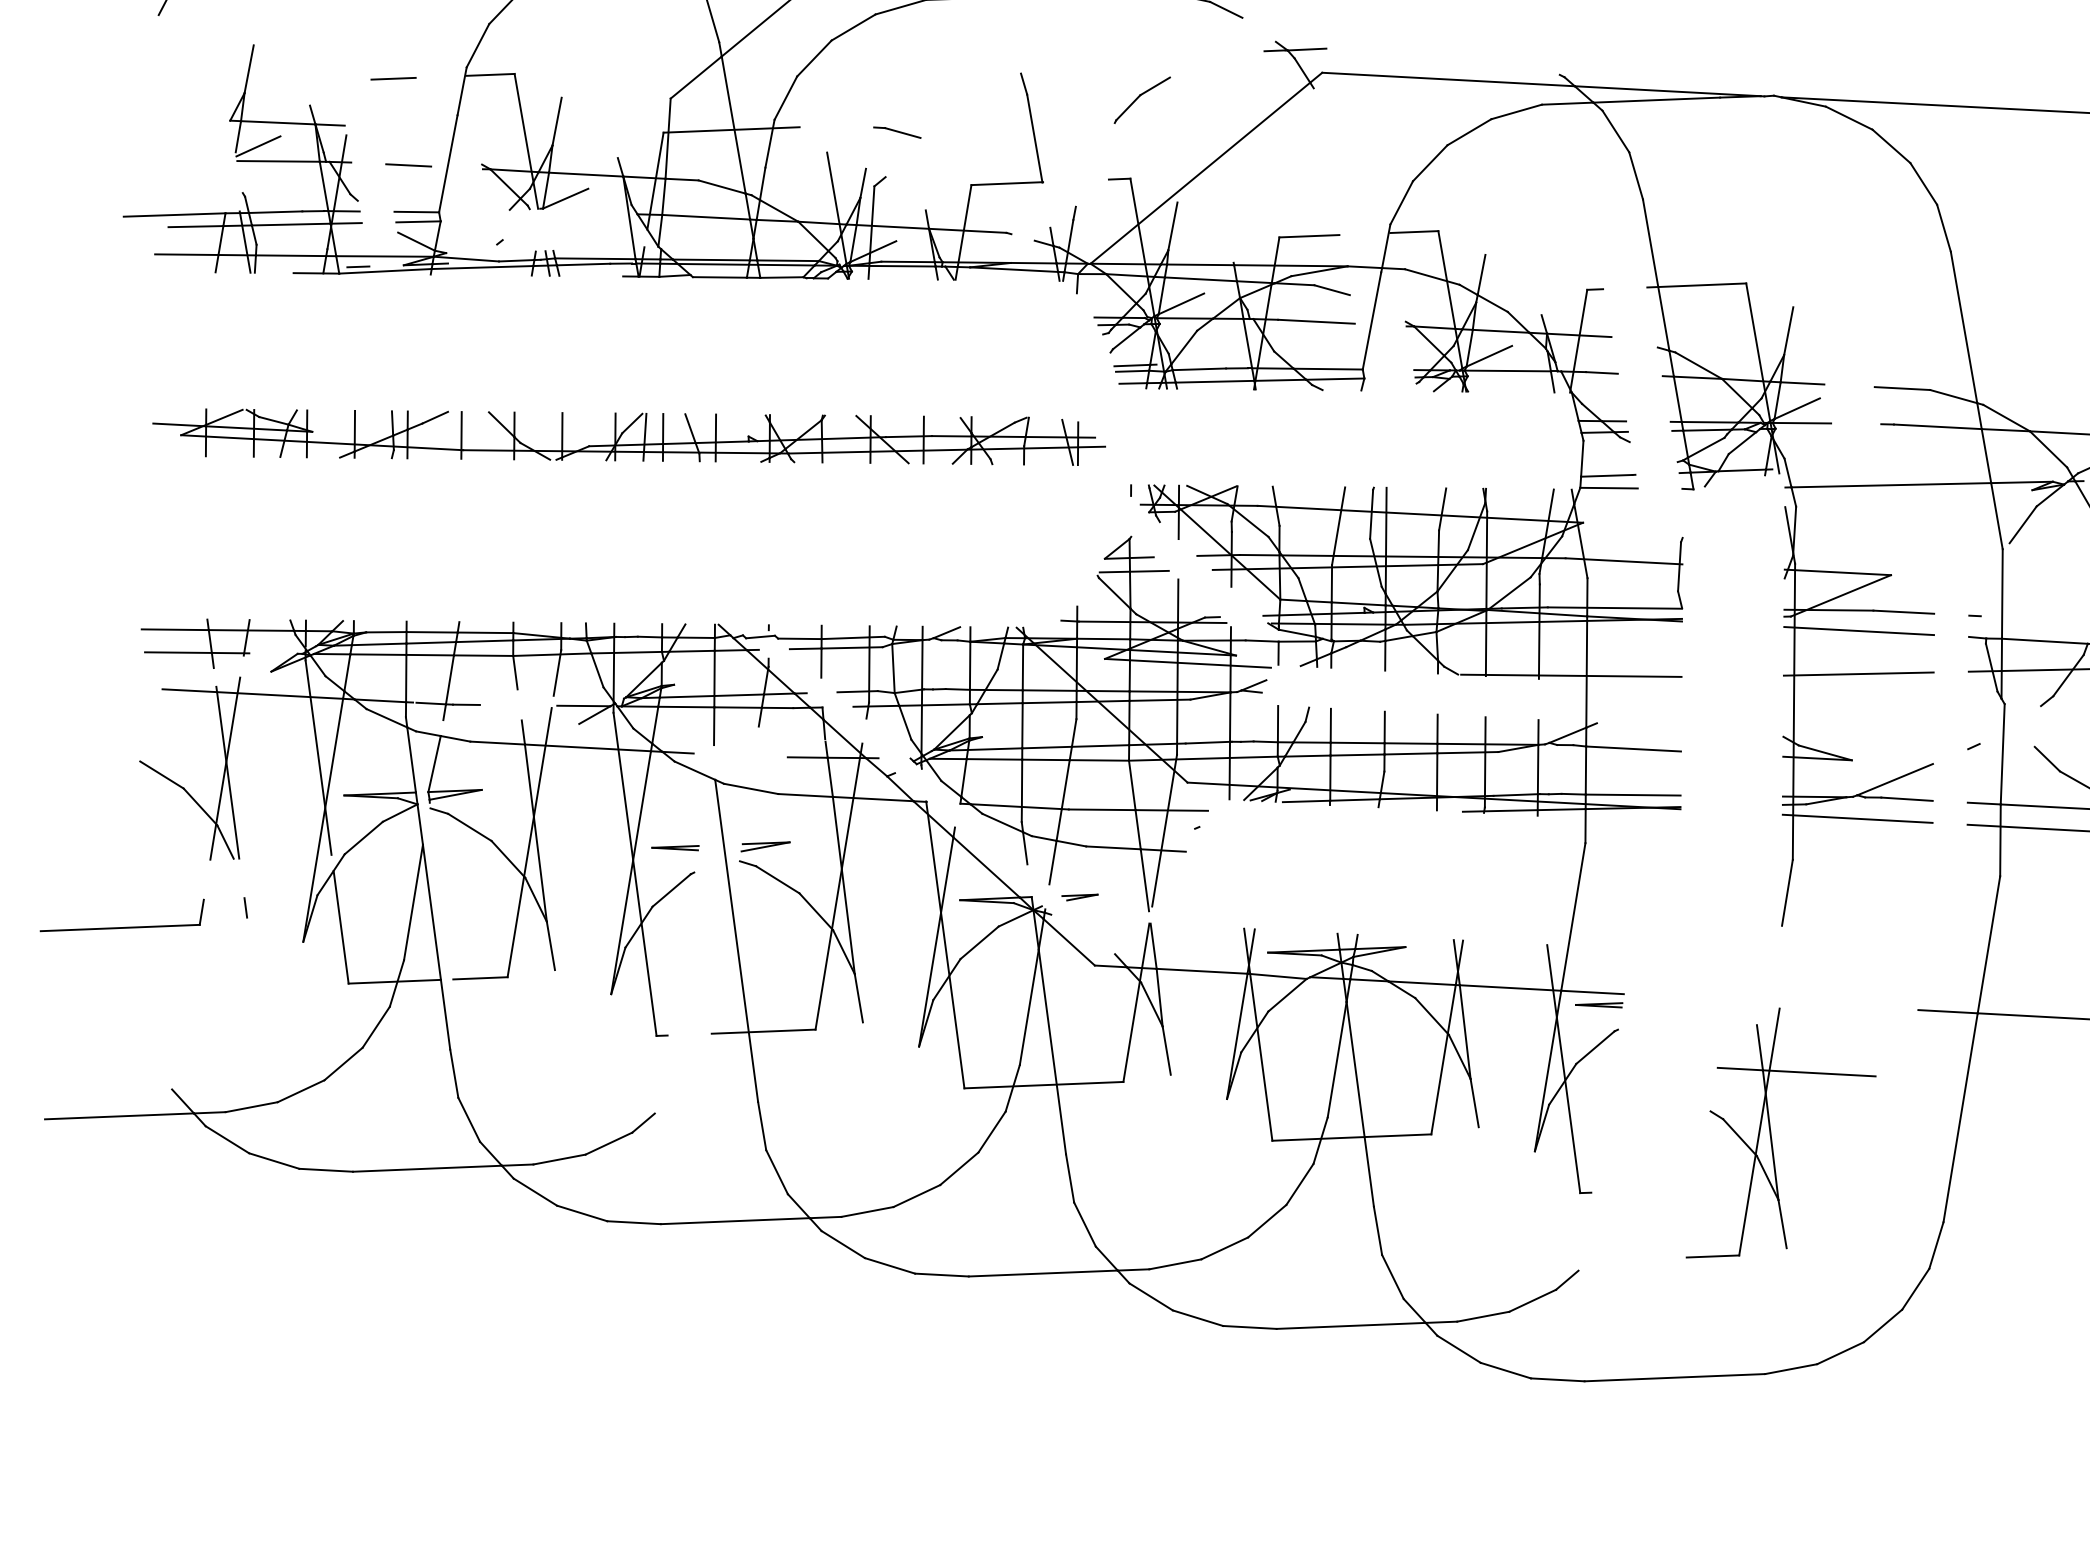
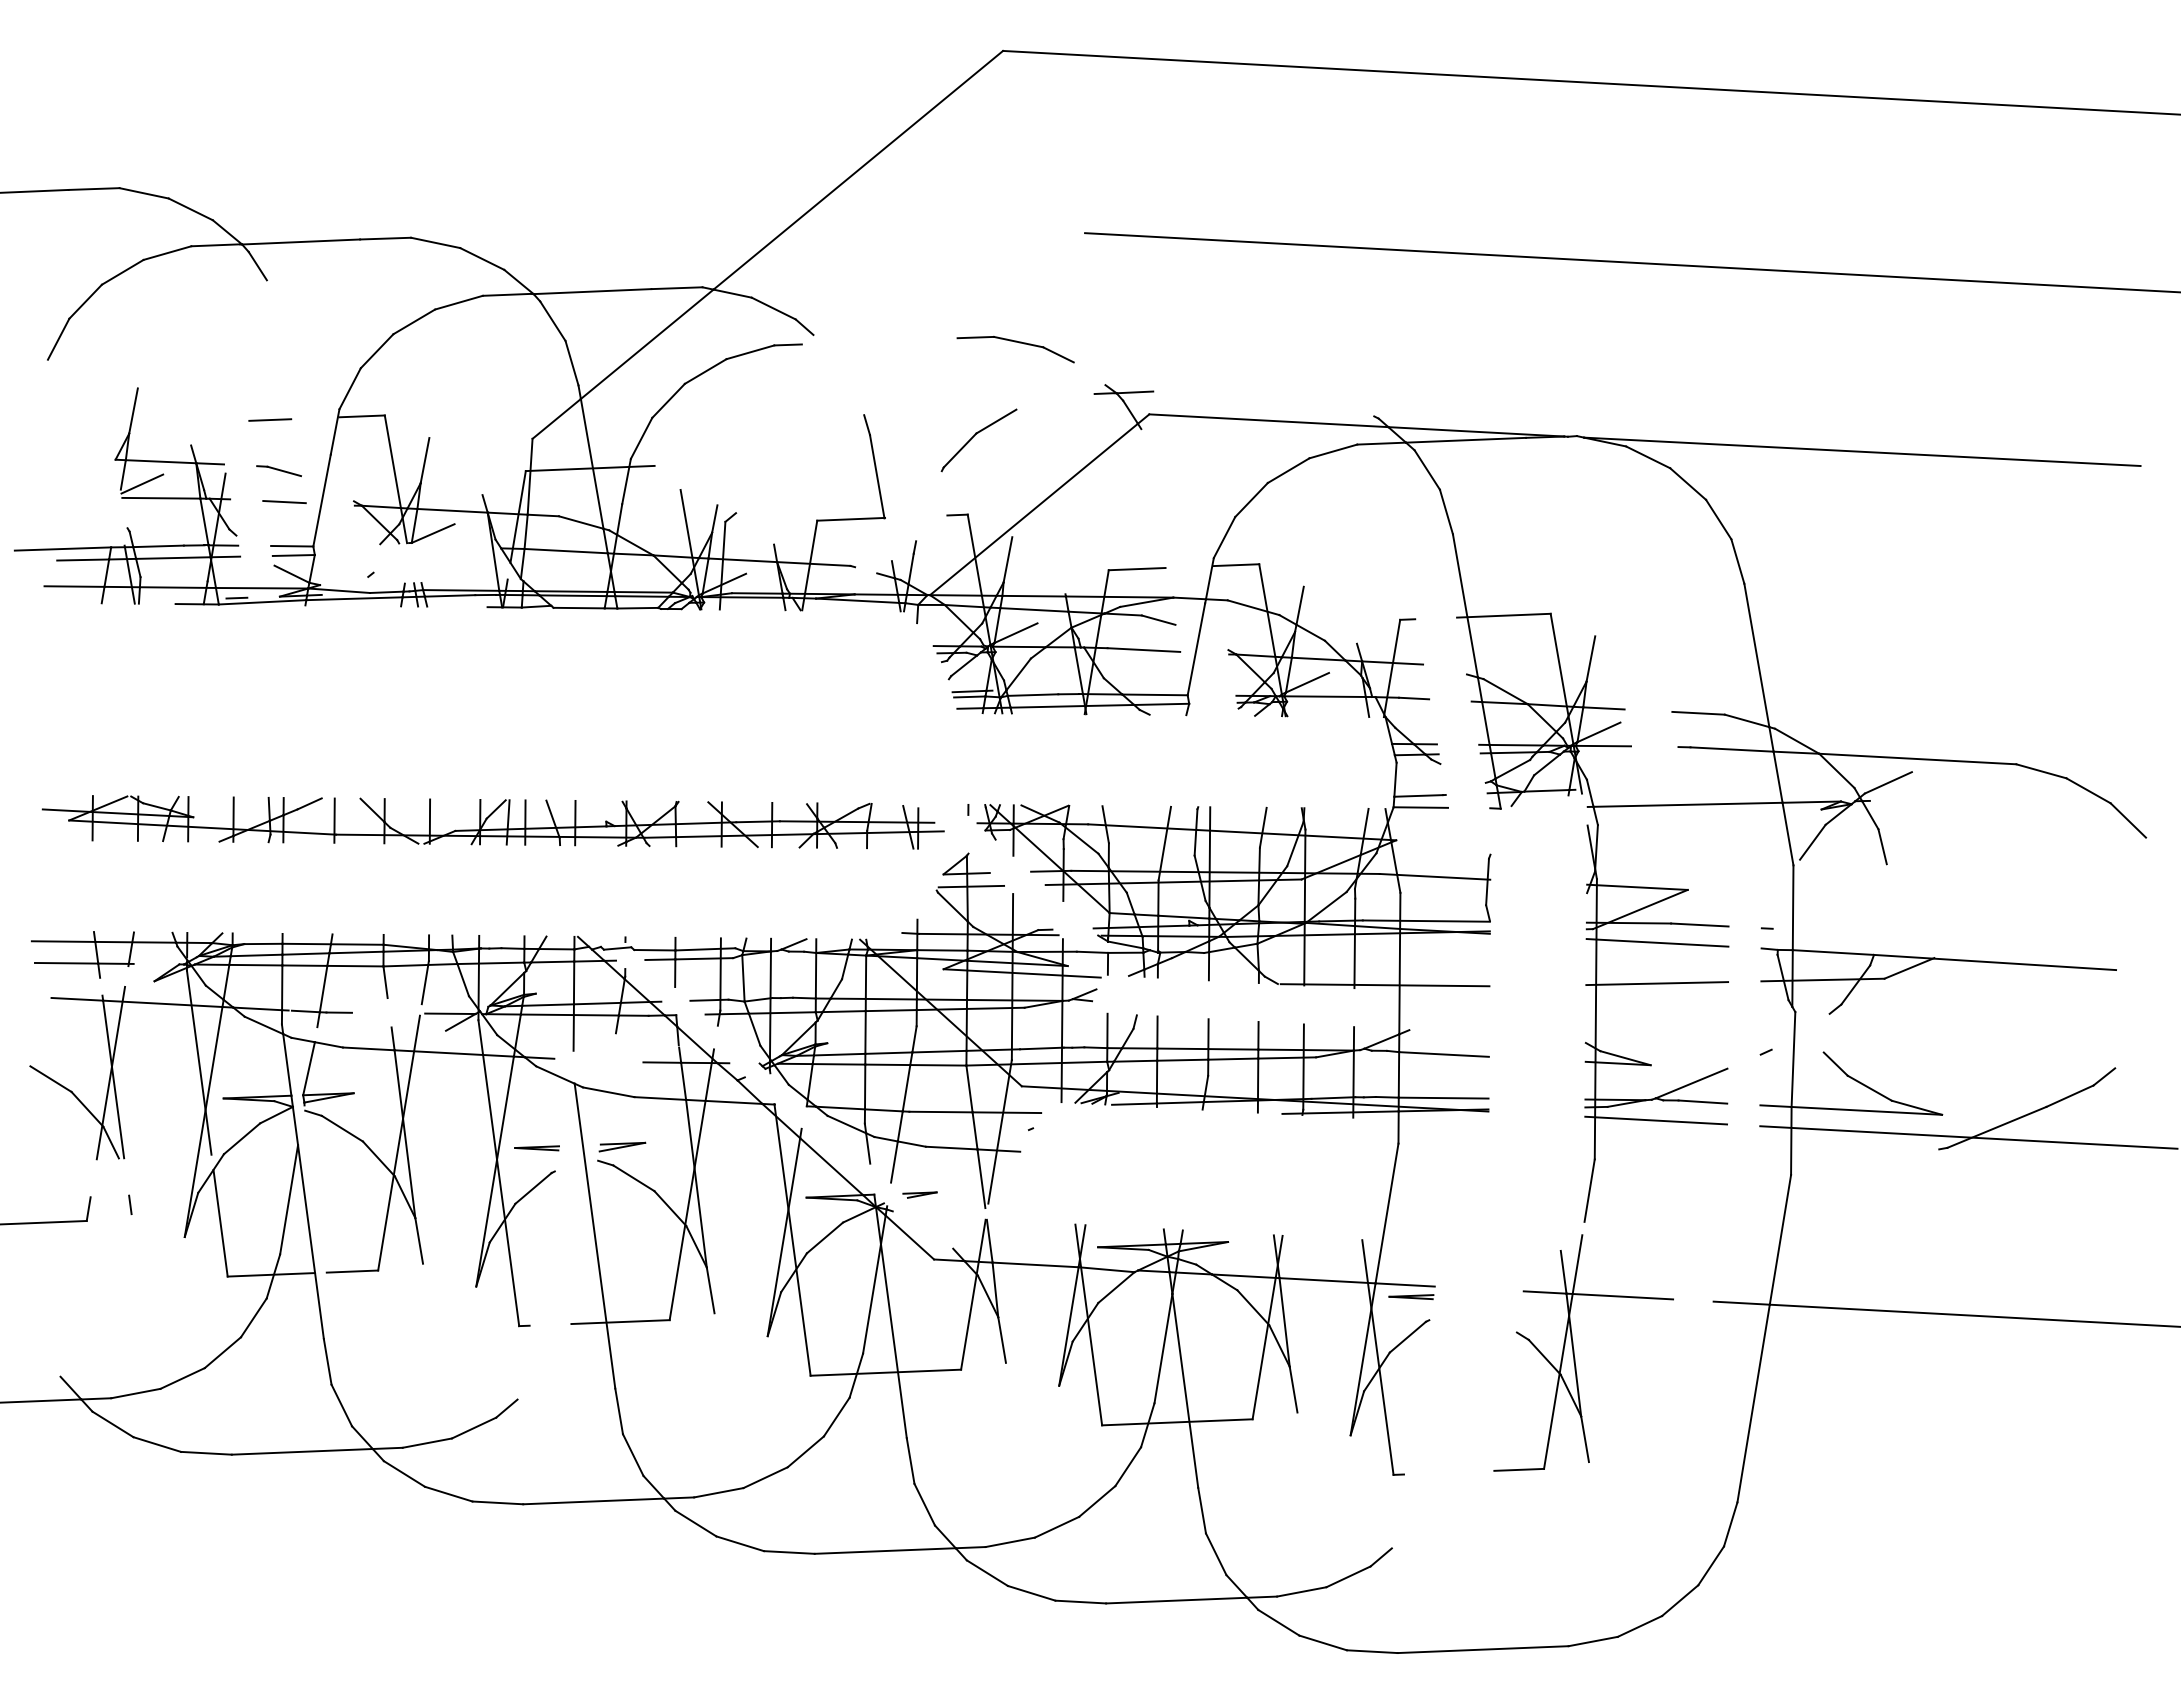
part: (1141, 100) -> (978, 440), size x1.43
part: (896, 133) -> (278, 471), moved
part: (628, 437) -> (492, 822), moved
part: (1771, 1132) -> (1574, 1352), moved

